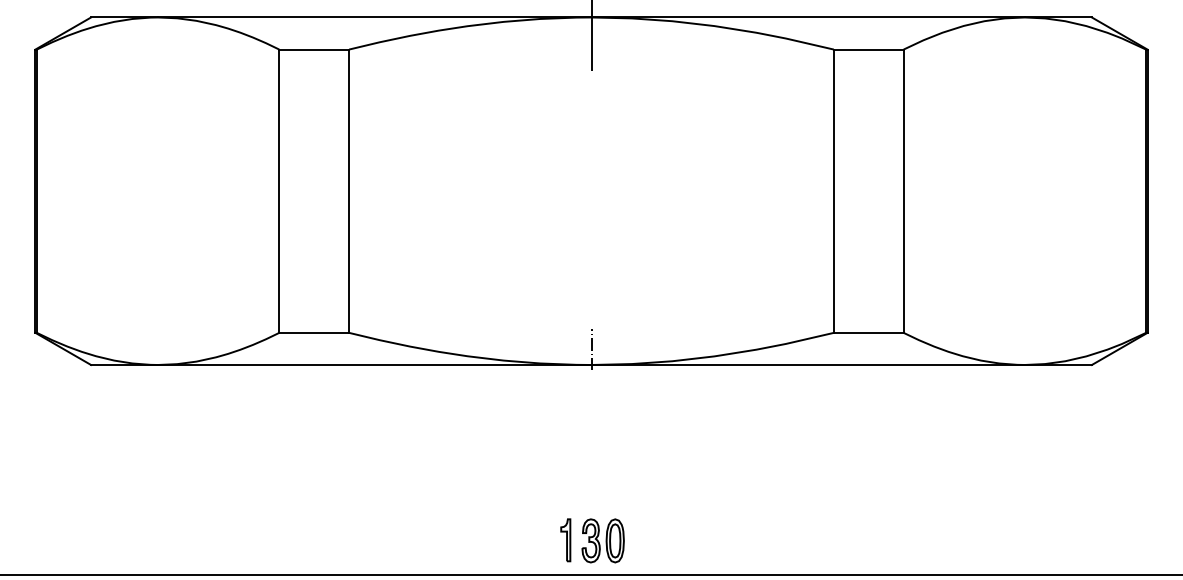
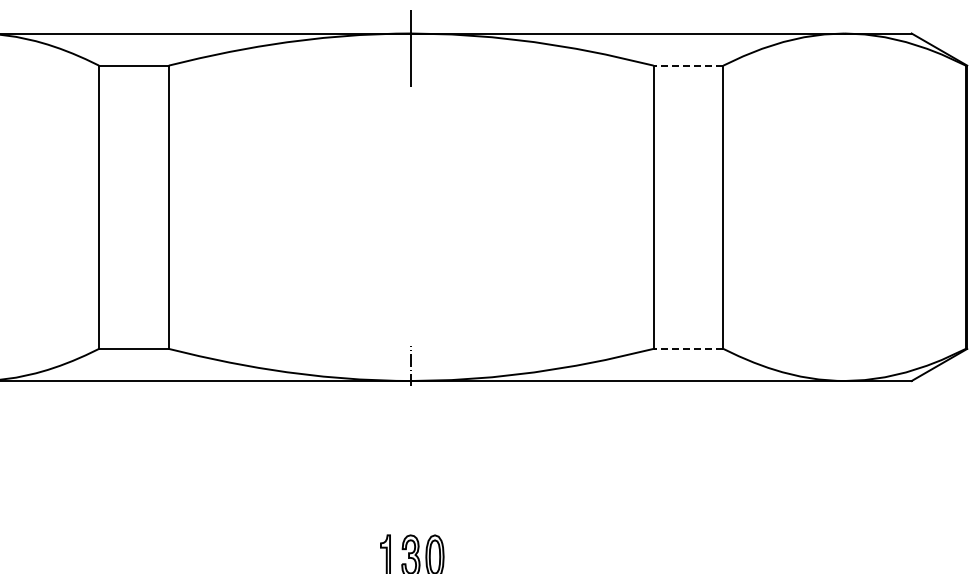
line: (868, 49) -> (688, 65), solid -> dashed
line: (868, 332) -> (688, 348), solid -> dashed

